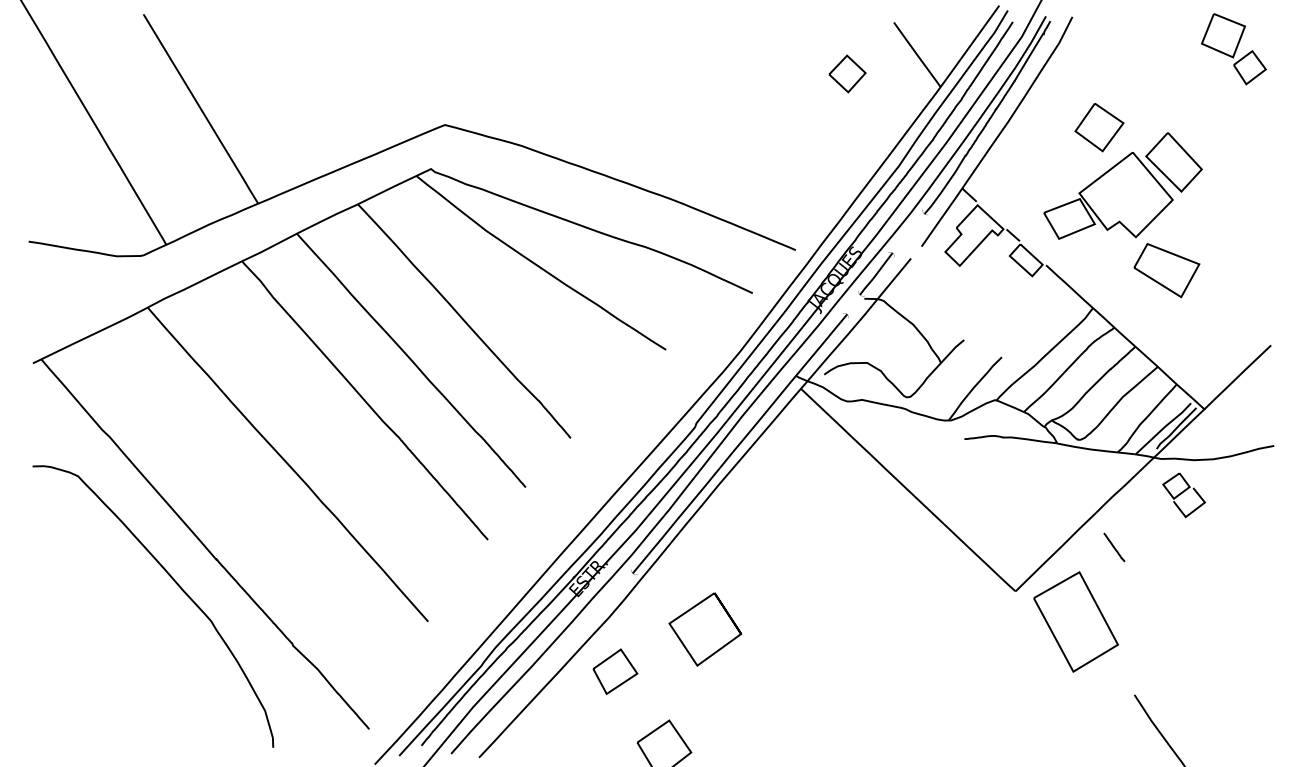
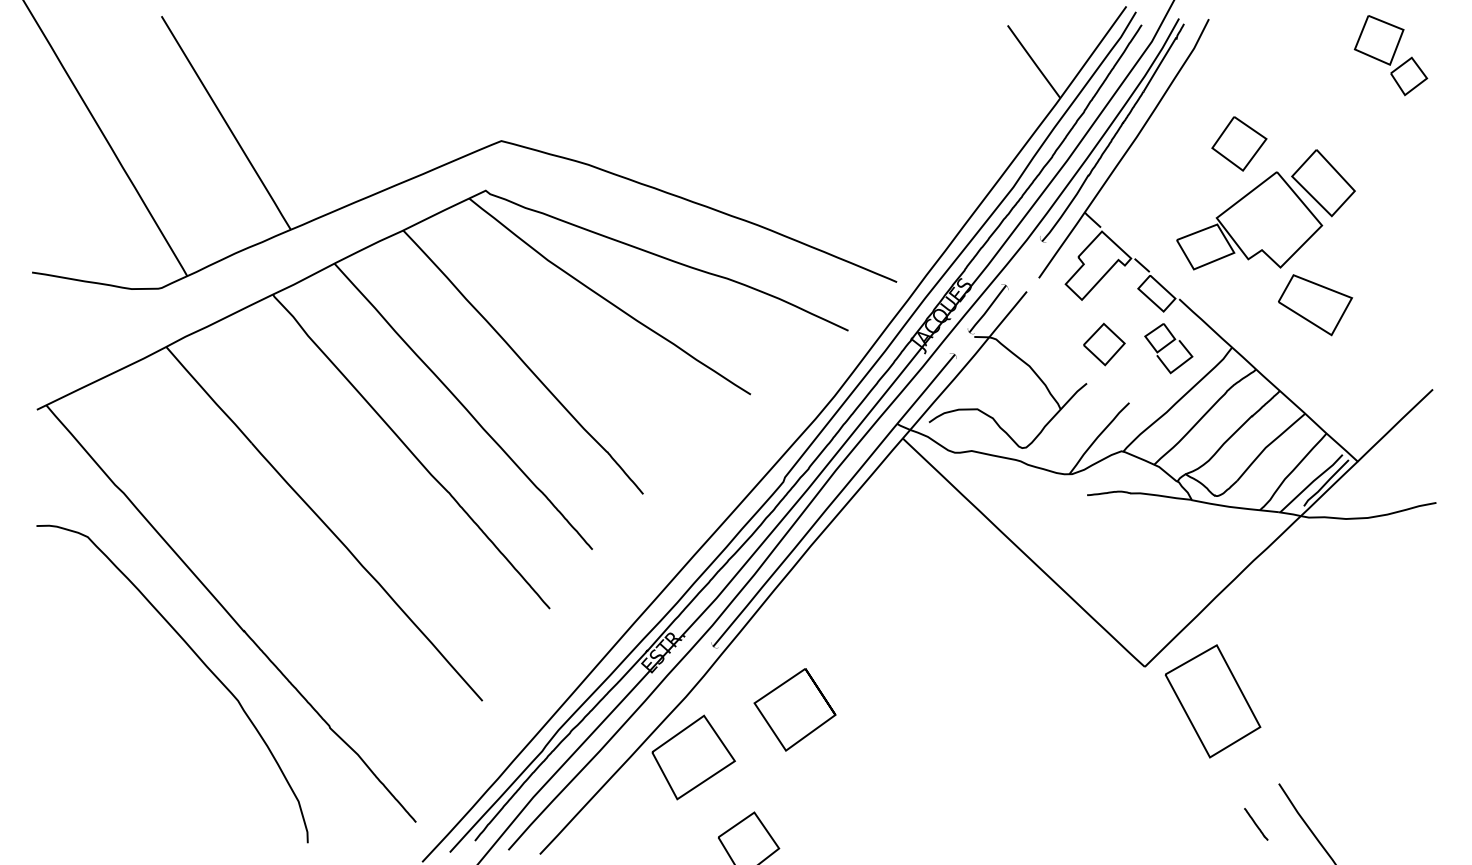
part: (847, 73) -> (1104, 344), moved
part: (1183, 495) -> (1168, 348), moved
line: (1114, 547) -> (1256, 824), moved
part: (615, 671) -> (693, 757), size x1.67

